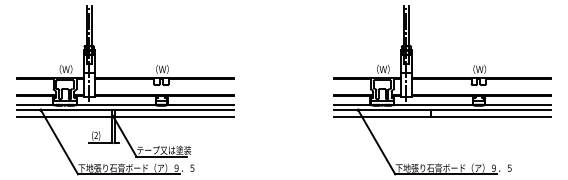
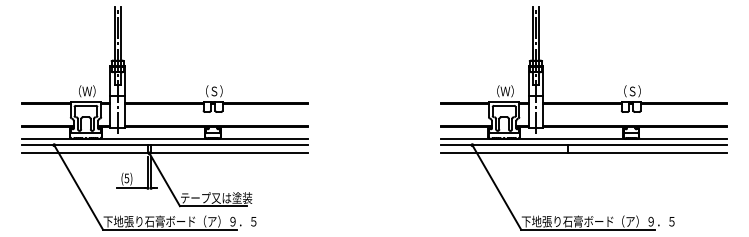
text: (161, 69) -> (213, 91), （Ｗ） -> （Ｓ）
text: (479, 69) -> (632, 91), （Ｗ） -> （Ｓ）
text: (95, 135) -> (126, 178), (2) -> (5)

